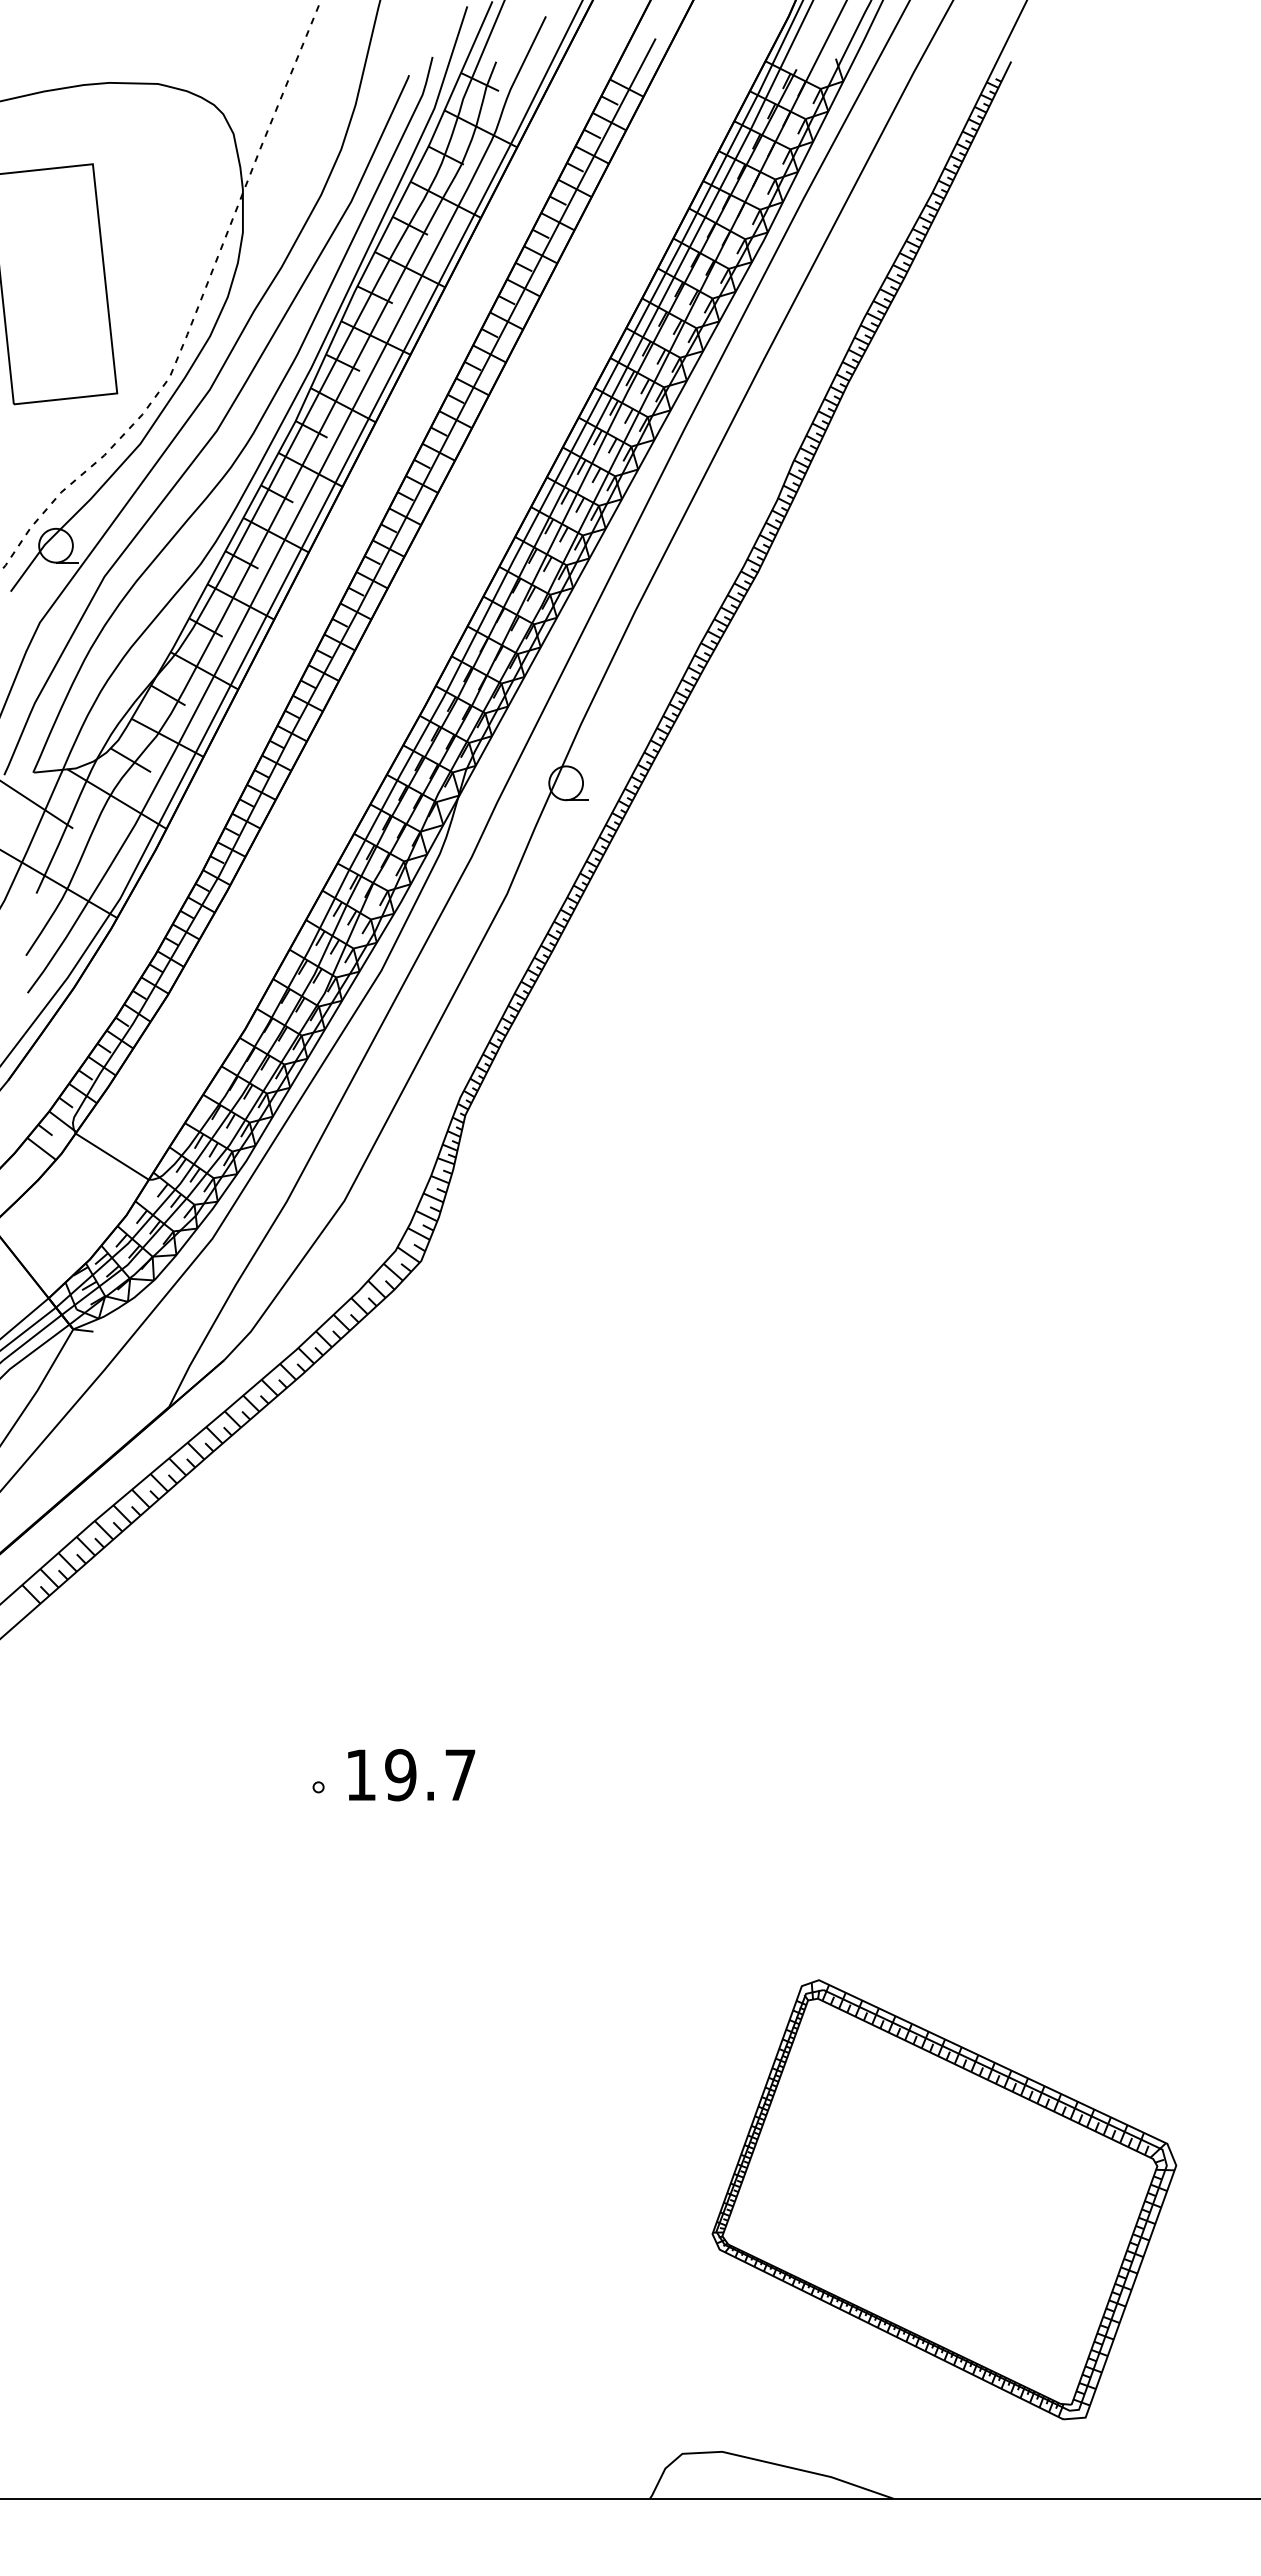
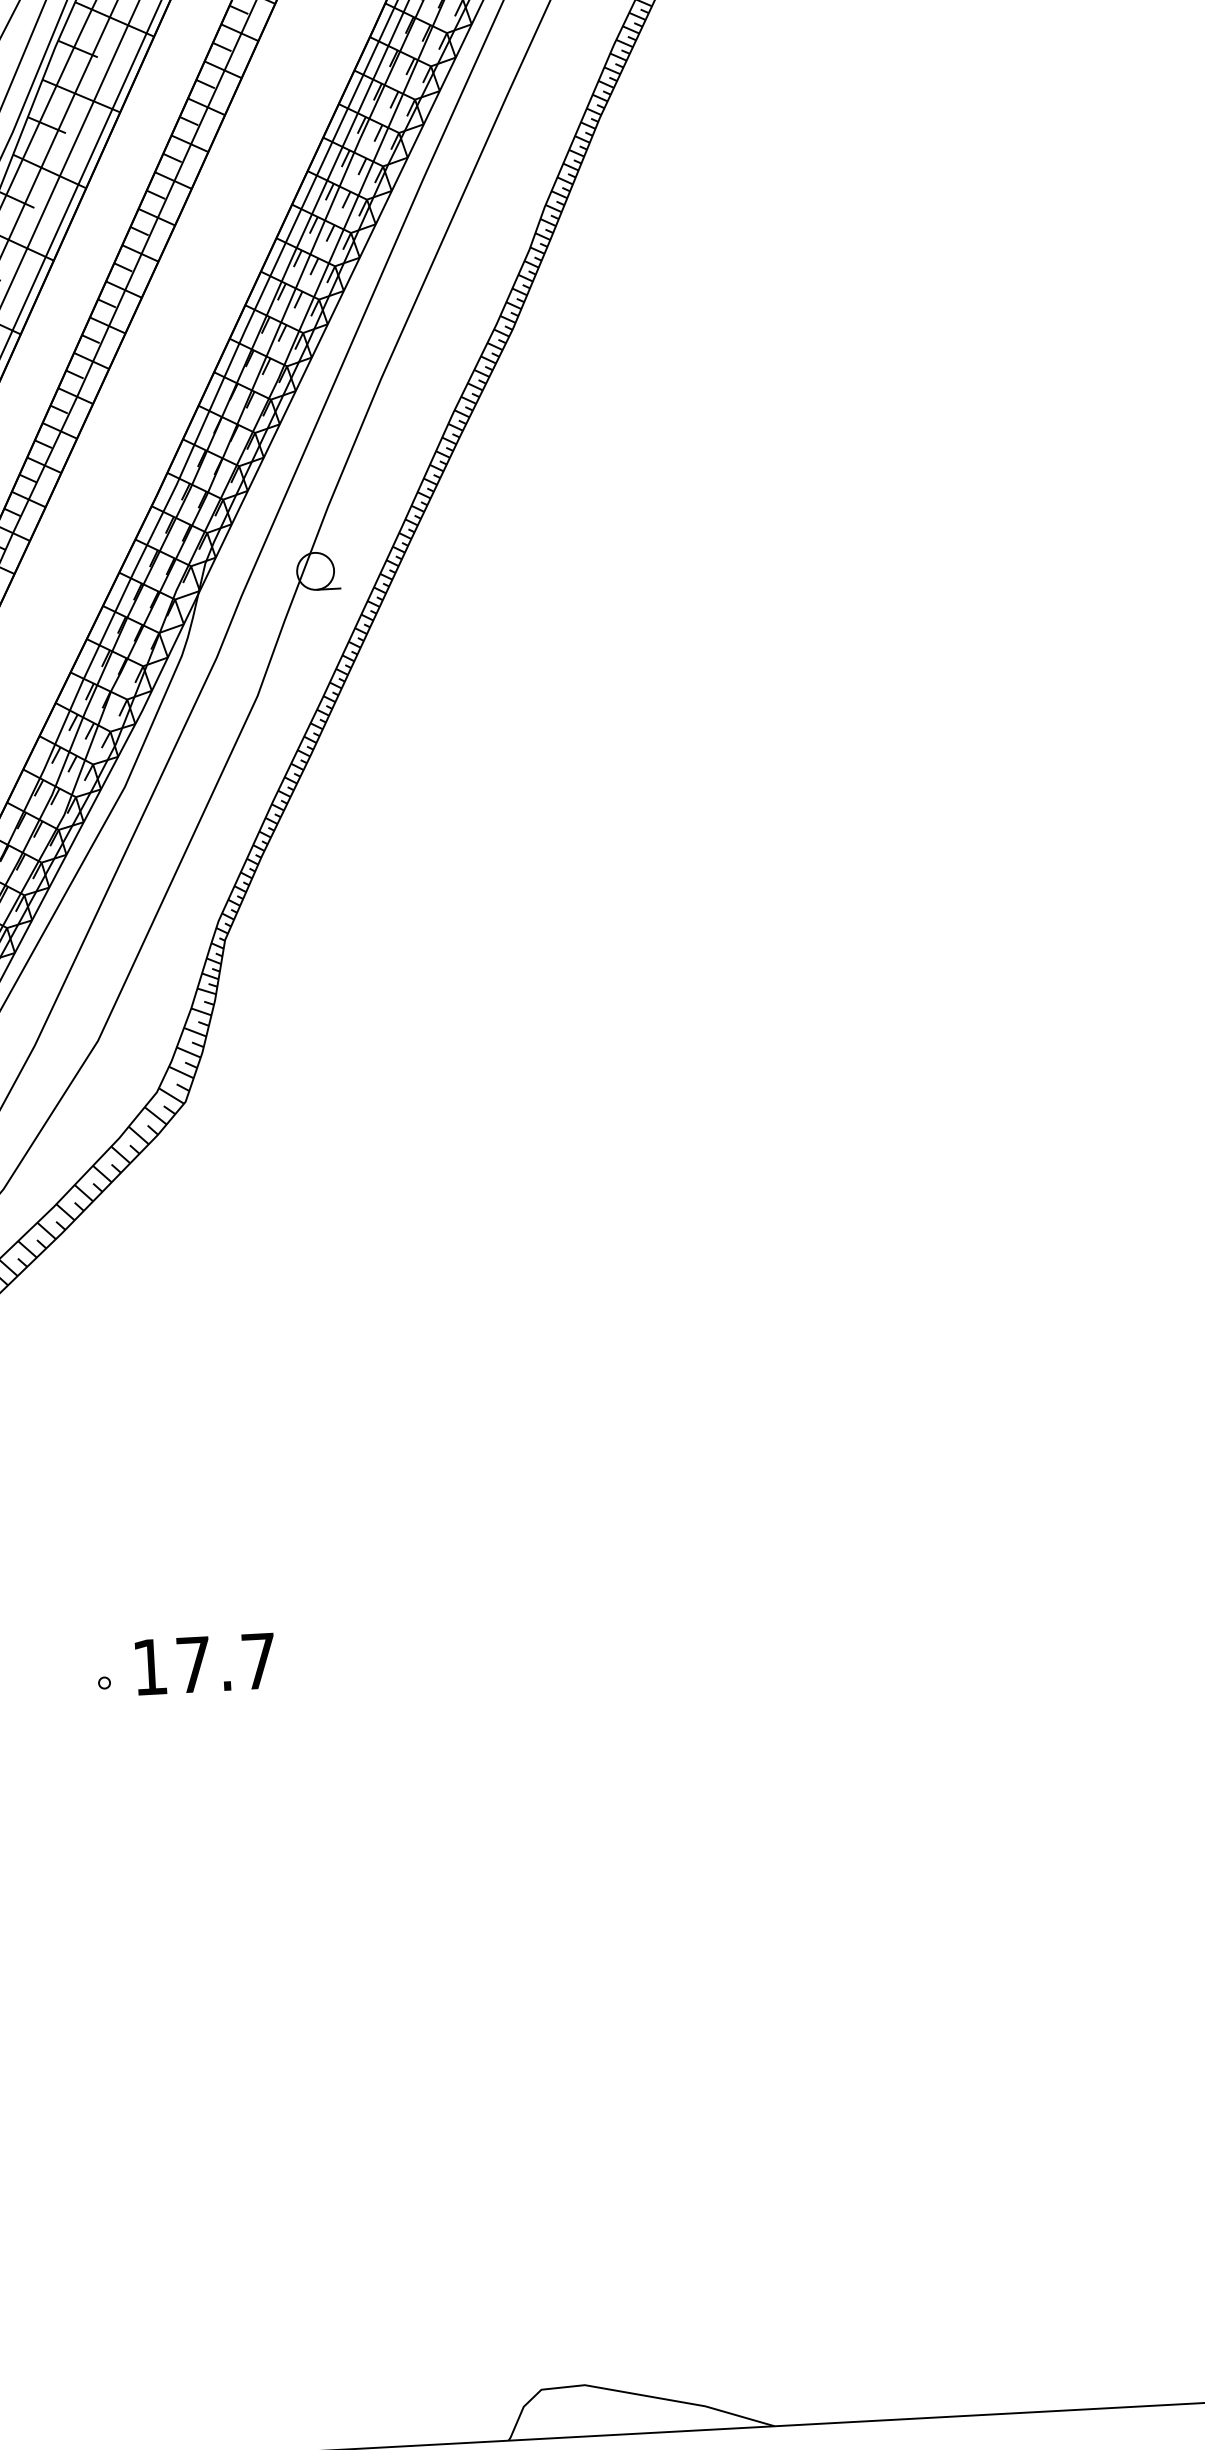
text: (400, 1775) -> (193, 1665), 19.7 -> 17.7
part: (944, 2199) -> (812, 2096), removed

